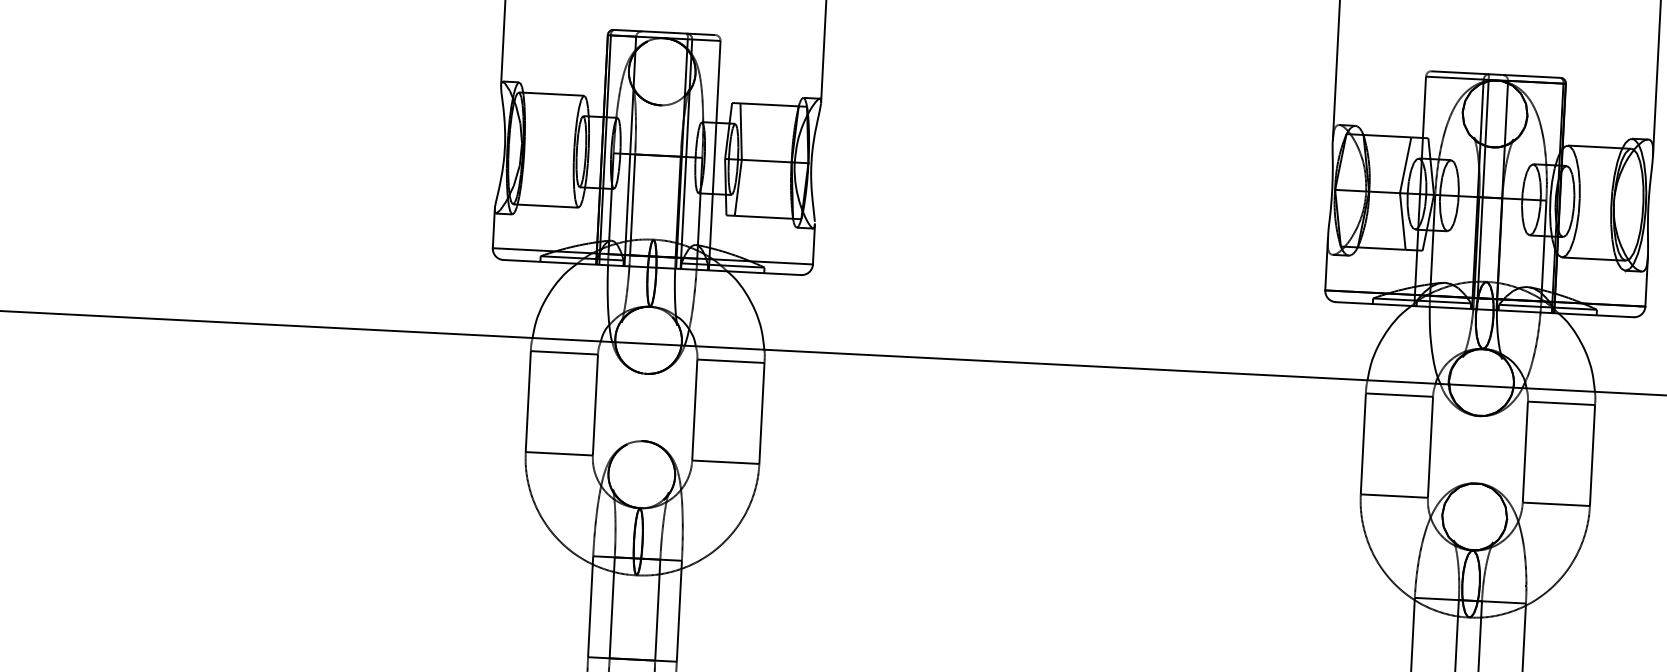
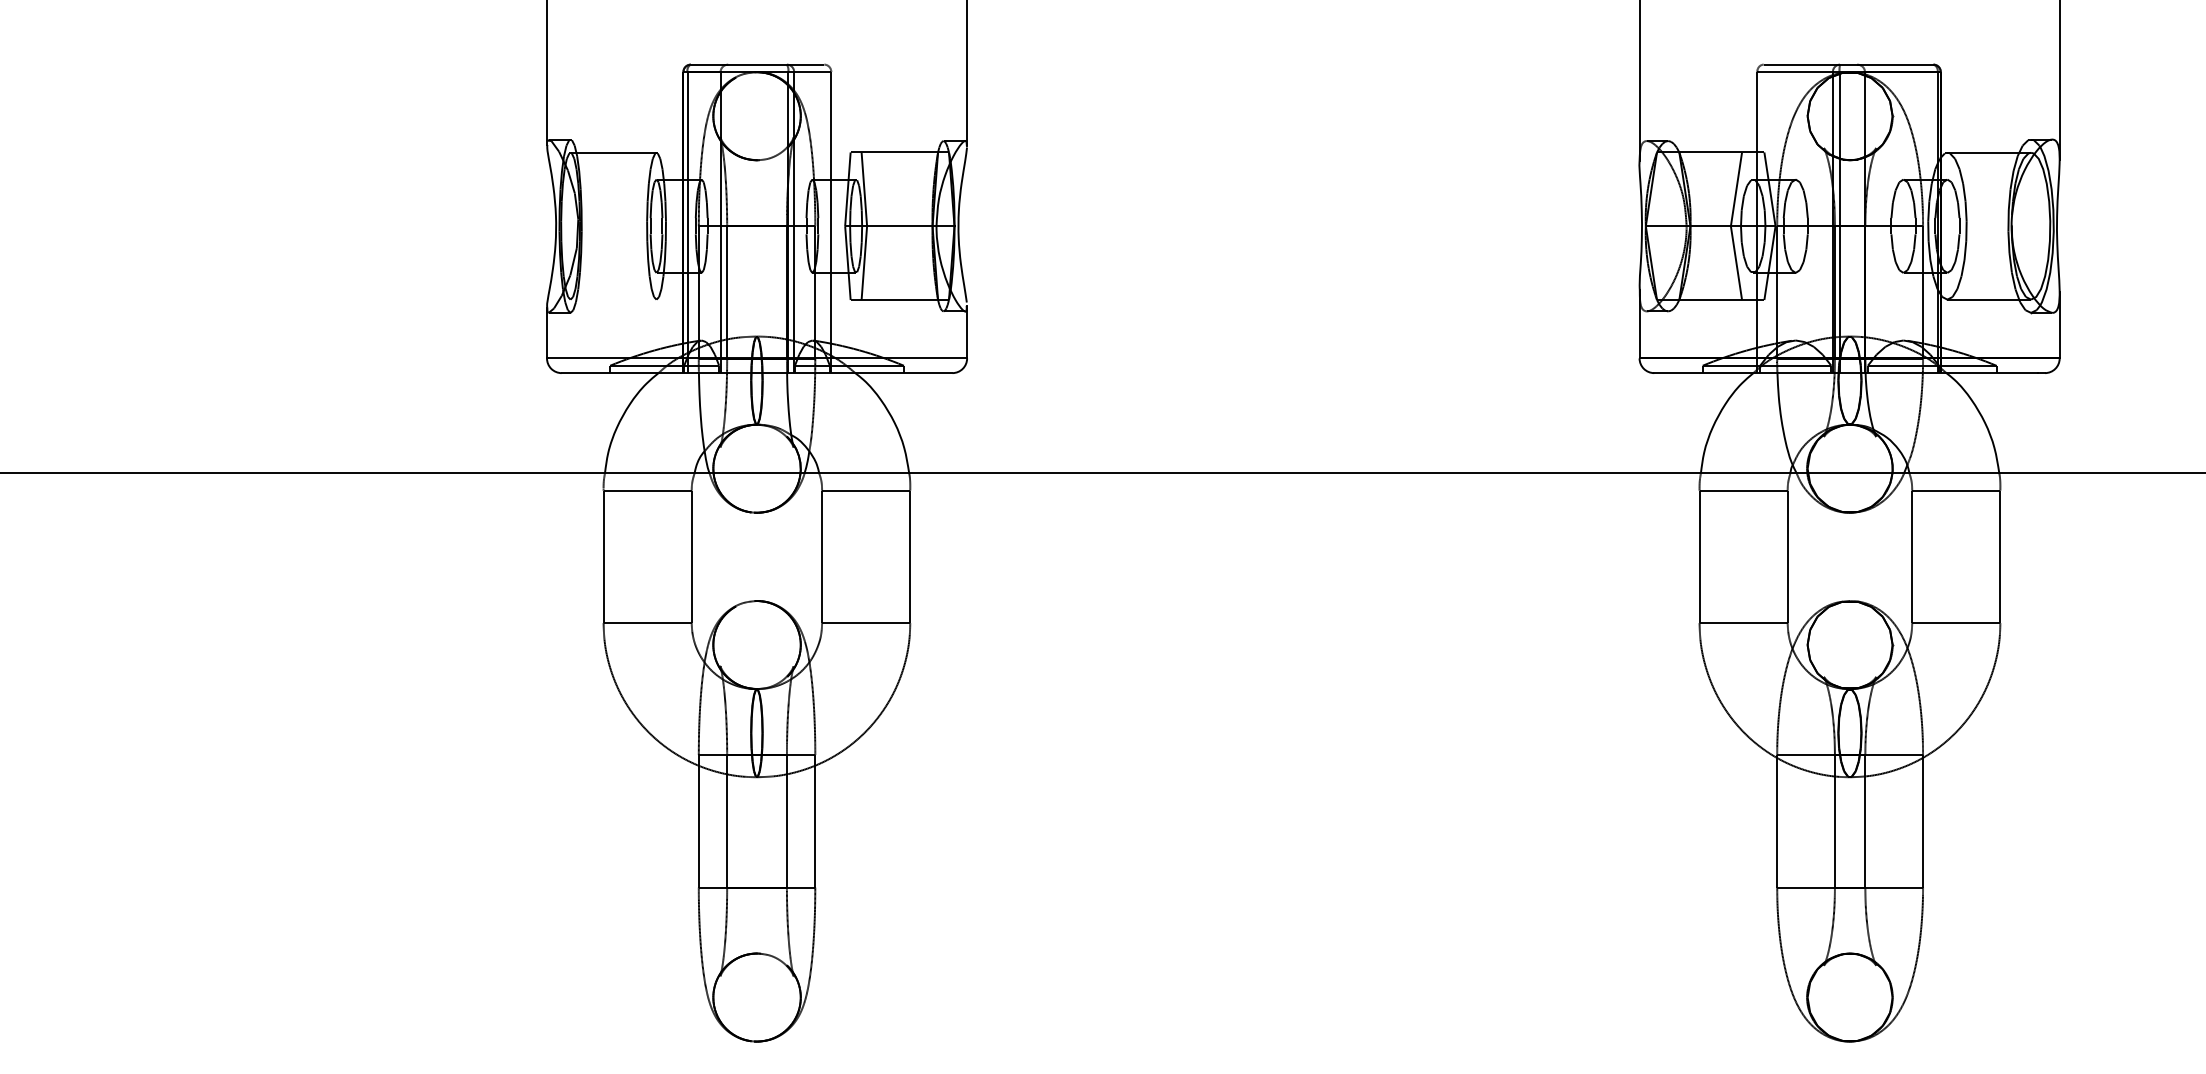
line: (545, 205) -> (613, 299), removed

